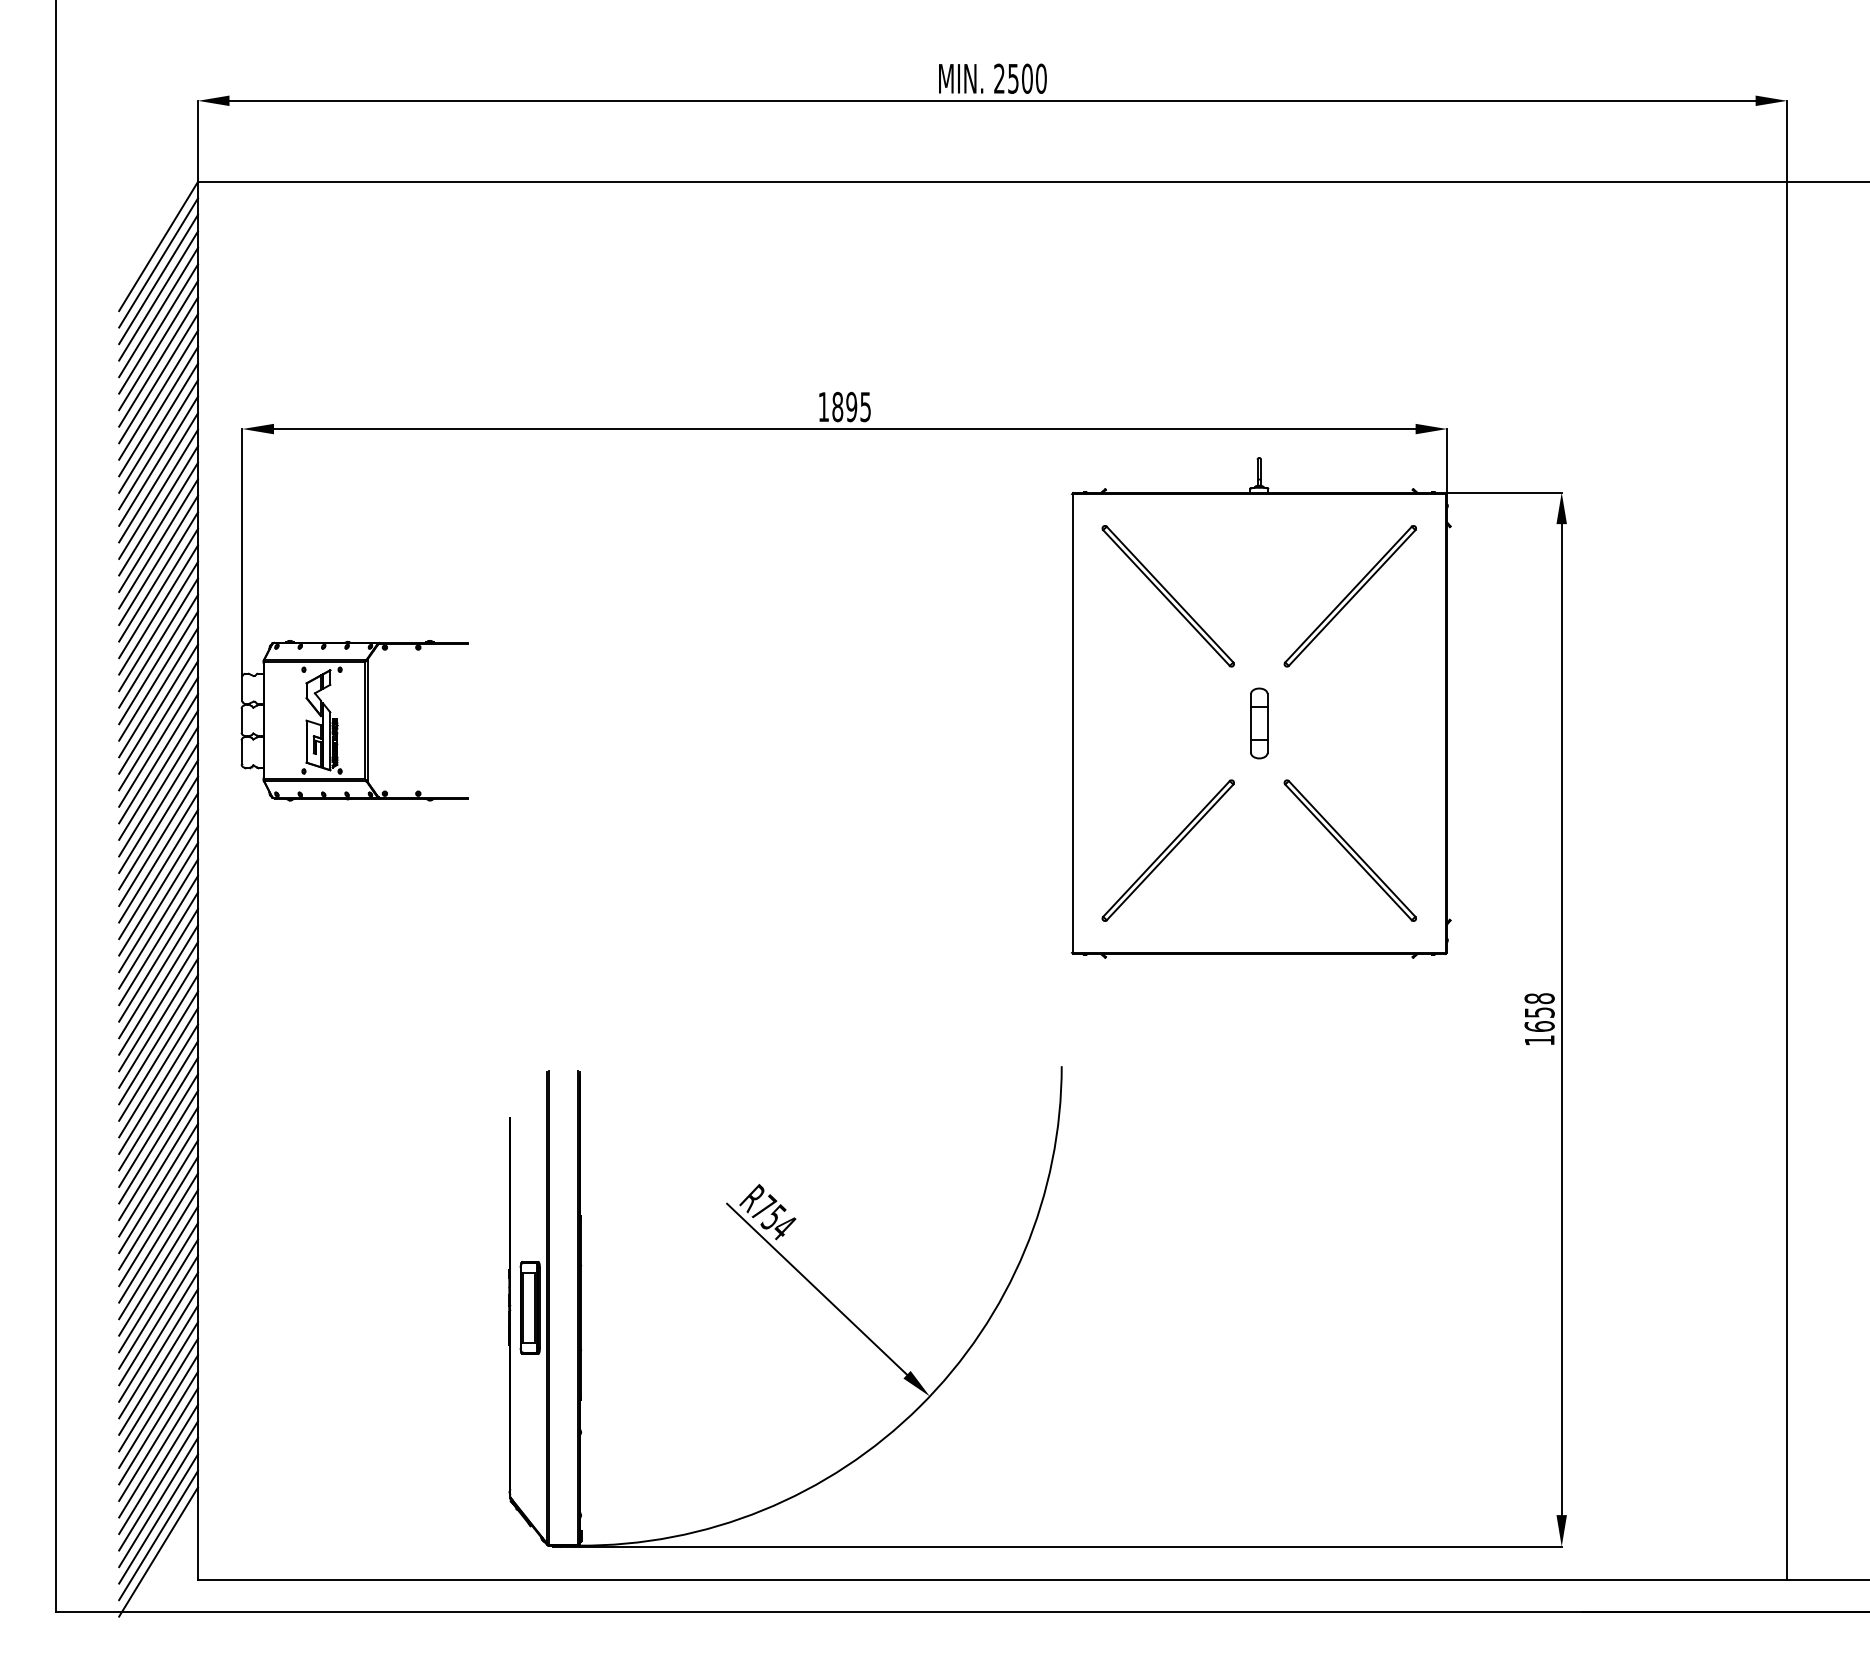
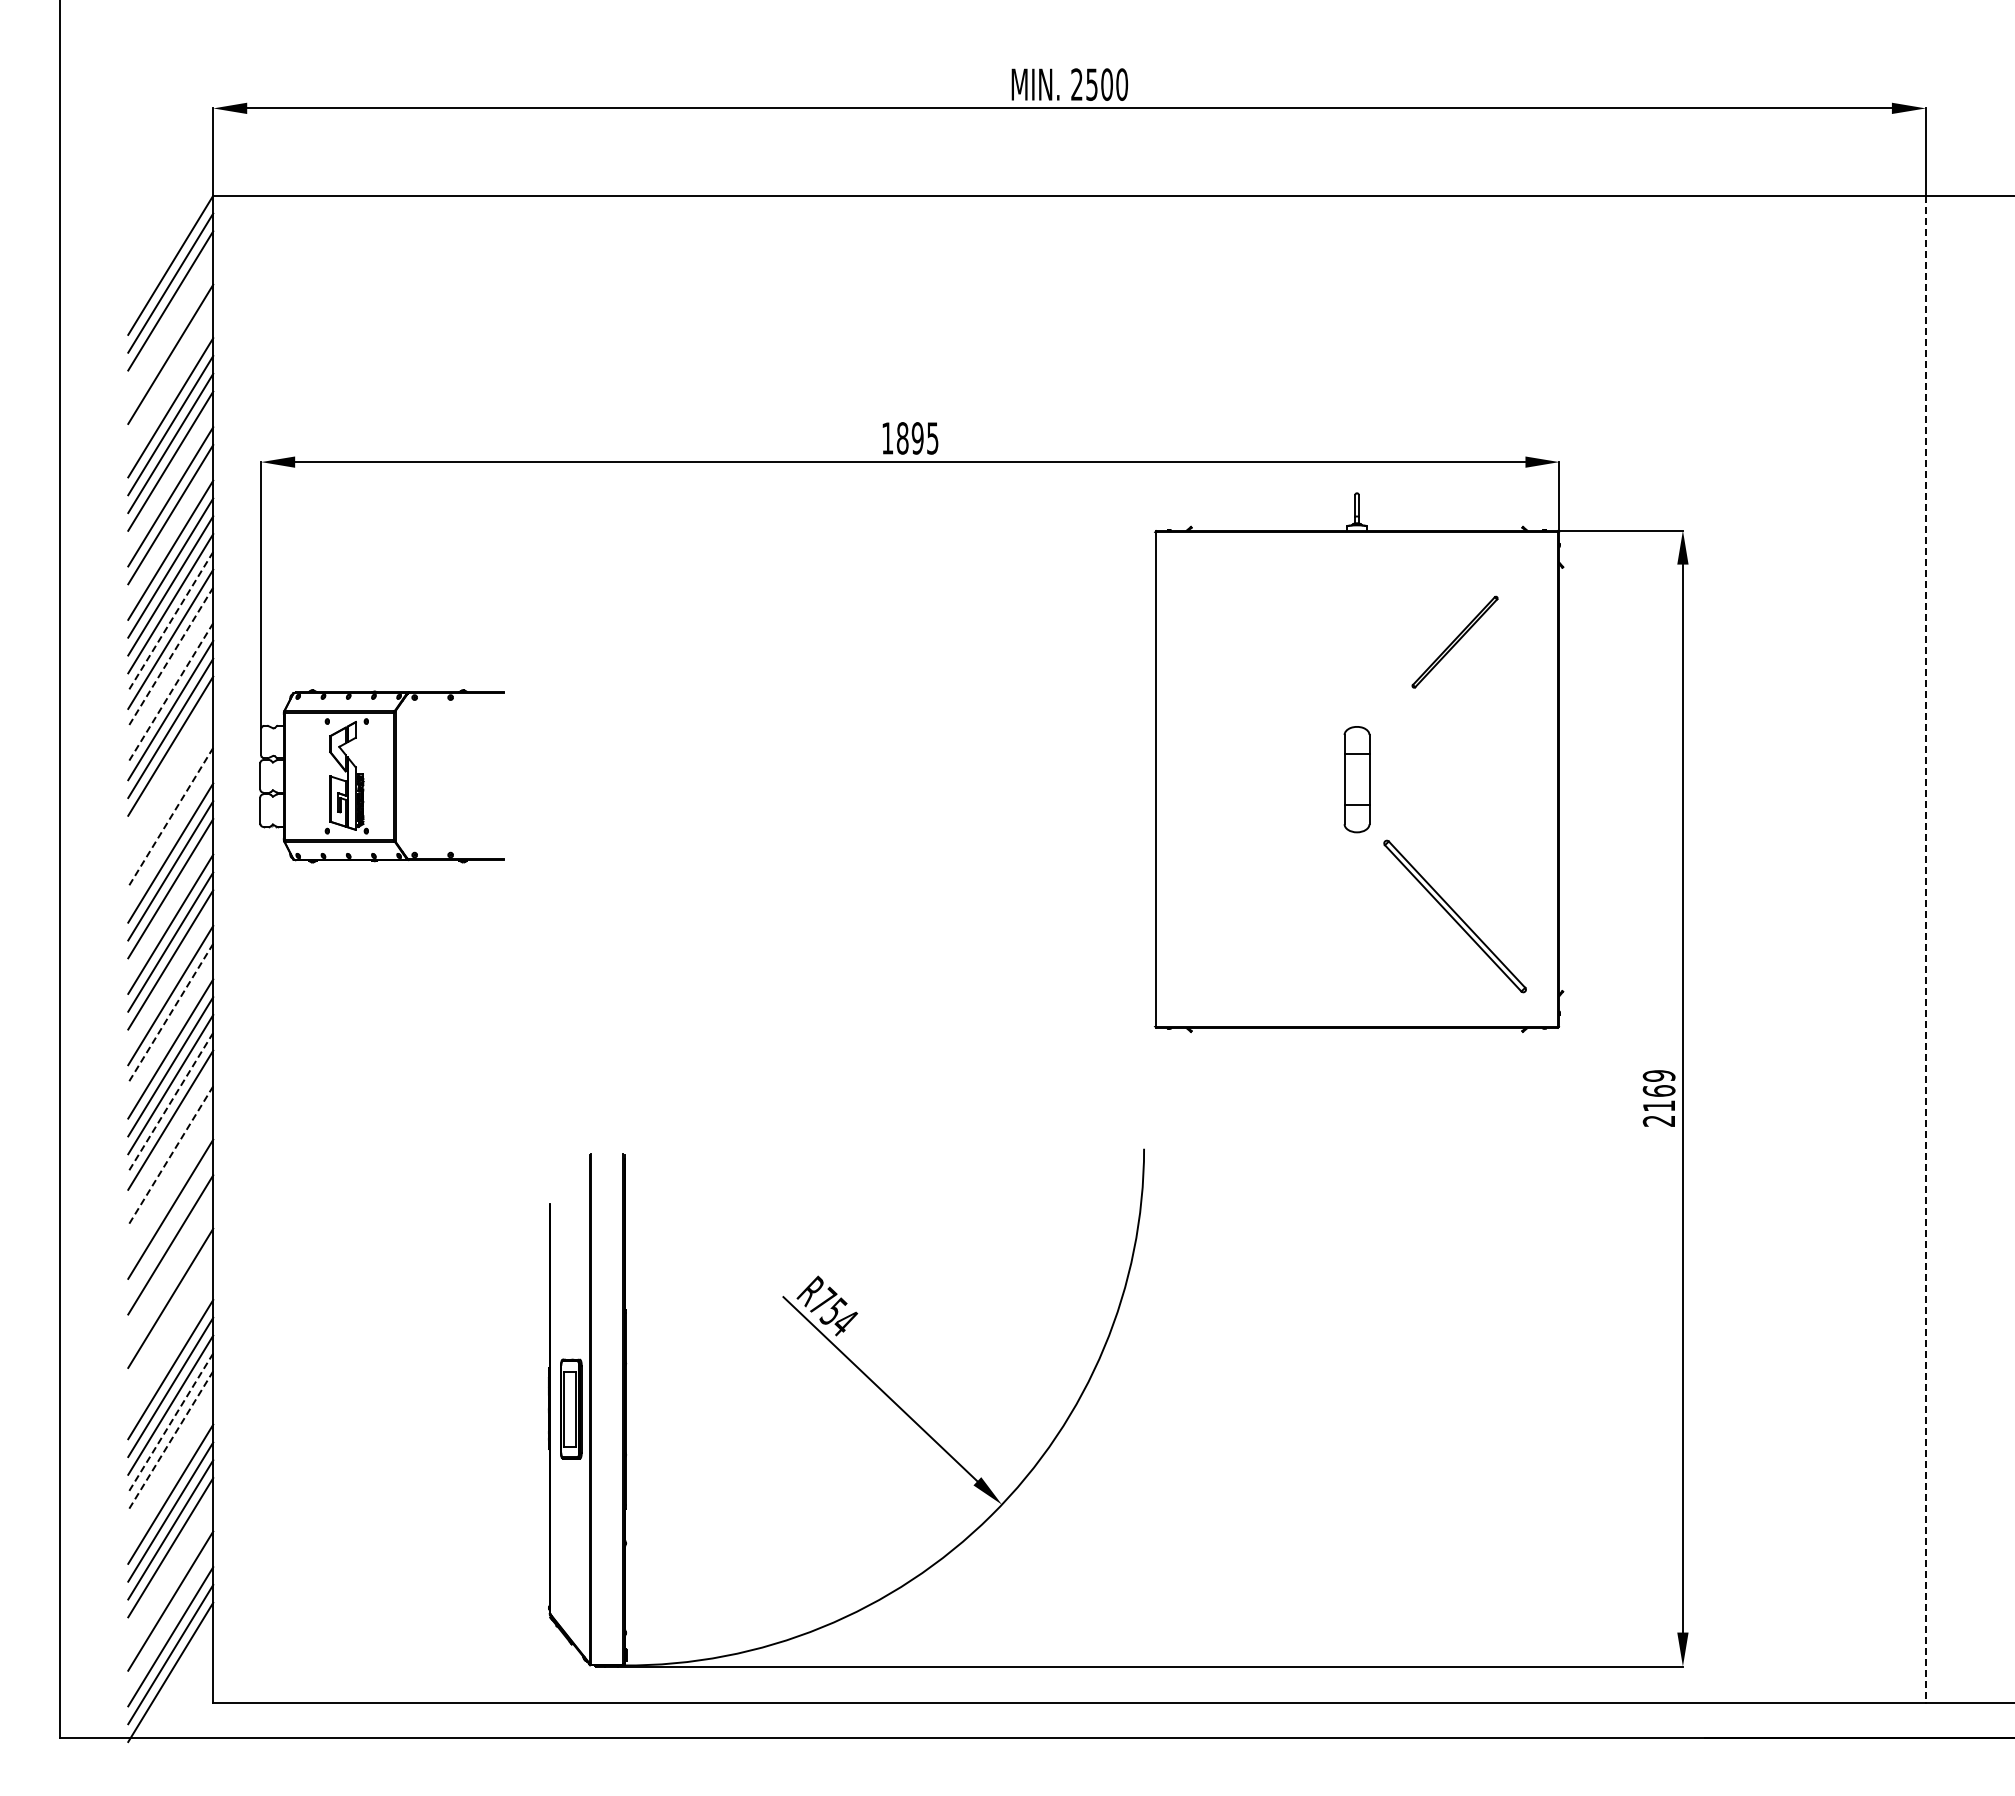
line: (158, 295) -> (170, 318), removed
line: (158, 312) -> (170, 336), removed
line: (158, 344) -> (170, 371), removed
line: (158, 361) -> (170, 389), removed
line: (158, 444) -> (170, 478), removed
line: (158, 494) -> (170, 532), removed
line: (158, 576) -> (170, 621), solid -> dashed
part: (1349, 595) -> (1454, 641), size x0.6
part: (1167, 596) -> (1258, 642), removed
line: (158, 610) -> (170, 657), solid -> dashed
line: (158, 626) -> (170, 674), removed
line: (158, 642) -> (170, 692), solid -> dashed
line: (158, 708) -> (170, 763), removed
part: (1258, 722) -> (1356, 778), size x1.4
line: (158, 725) -> (170, 781), removed
line: (158, 742) -> (170, 799), removed
line: (158, 758) -> (170, 817), solid -> dashed
line: (158, 774) -> (170, 834), removed
line: (158, 841) -> (170, 906), removed
part: (1167, 850) -> (1258, 916), removed
line: (1786, 881) -> (1925, 949), solid -> dashed
line: (158, 907) -> (170, 977), removed
line: (158, 940) -> (170, 1013), solid -> dashed
line: (158, 956) -> (170, 1030), removed
text: (1539, 1019) -> (1658, 1098), 1658 -> 2169
line: (158, 1023) -> (170, 1102), solid -> dashed
line: (158, 1055) -> (170, 1137), removed
line: (158, 1072) -> (170, 1155), solid -> dashed
line: (158, 1089) -> (170, 1173), removed
line: (158, 1105) -> (170, 1191), removed
line: (158, 1138) -> (170, 1226), removed
line: (158, 1171) -> (170, 1262), removed
line: (158, 1188) -> (170, 1280), removed
line: (158, 1220) -> (170, 1315), removed
line: (158, 1237) -> (170, 1333), removed
line: (158, 1254) -> (170, 1351), removed
line: (158, 1321) -> (170, 1423), solid -> dashed
line: (158, 1336) -> (170, 1440), solid -> dashed
line: (158, 1353) -> (170, 1458), removed
line: (158, 1370) -> (170, 1476), removed
line: (158, 1452) -> (170, 1565), removed
line: (158, 1468) -> (170, 1582), removed
line: (158, 1502) -> (170, 1618), removed

